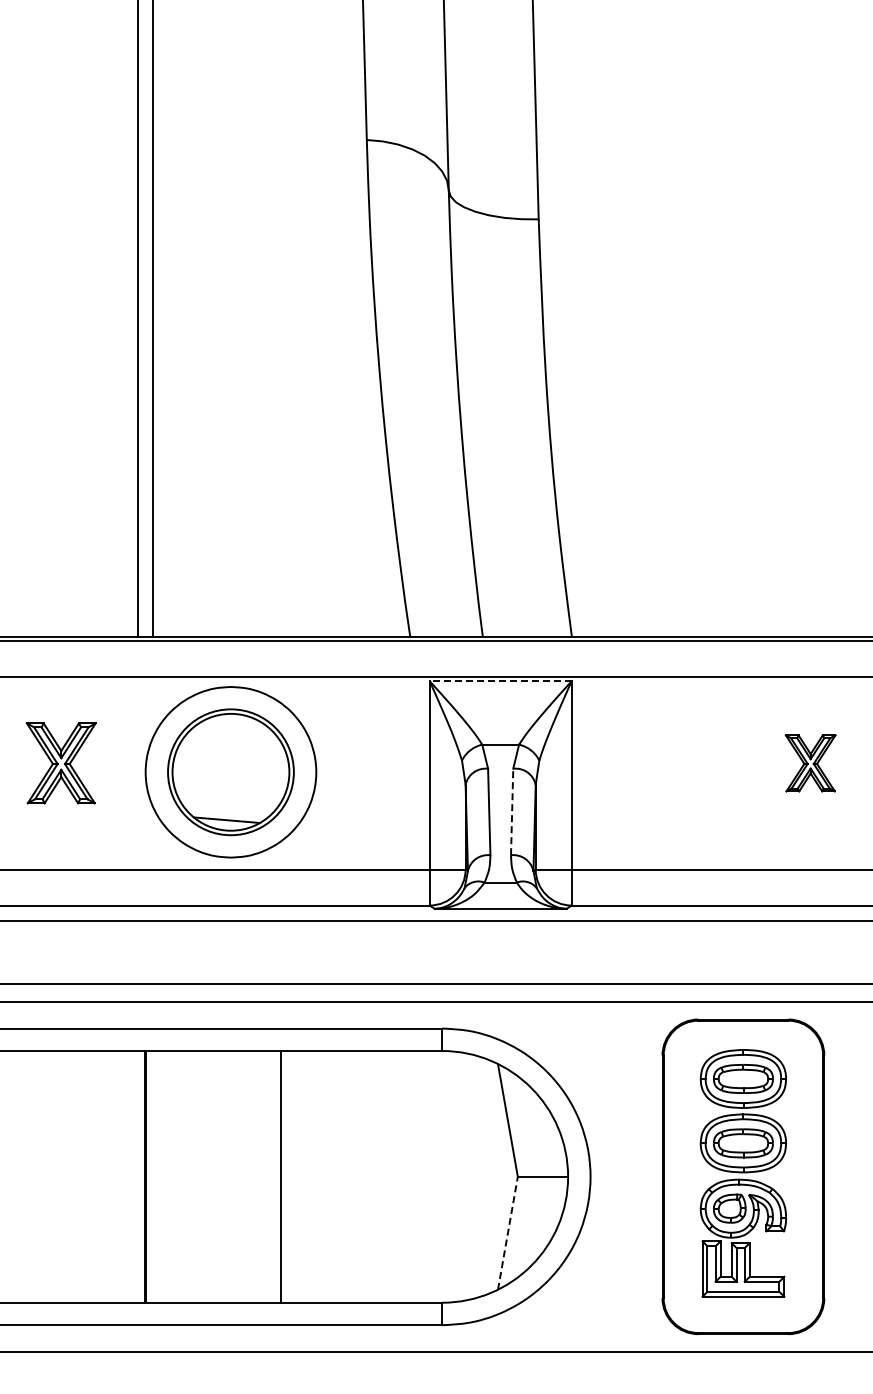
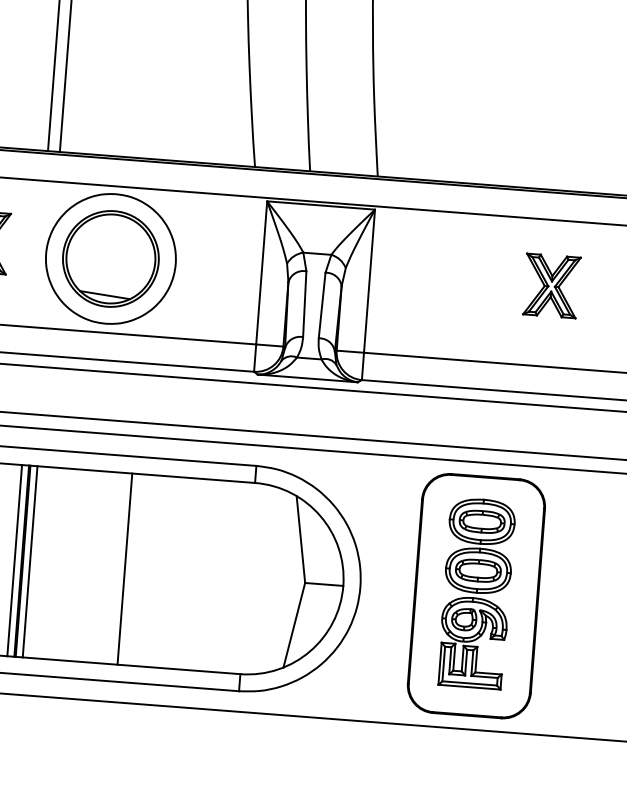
line: (500, 681) -> (320, 205), dashed -> solid
part: (810, 763) -> (551, 286), size x1.43
line: (512, 811) -> (322, 305), dashed -> solid
line: (135, 1176) -> (14, 560), added
line: (155, 1176) -> (29, 561), added
line: (508, 1232) -> (294, 624), dashed -> solid

